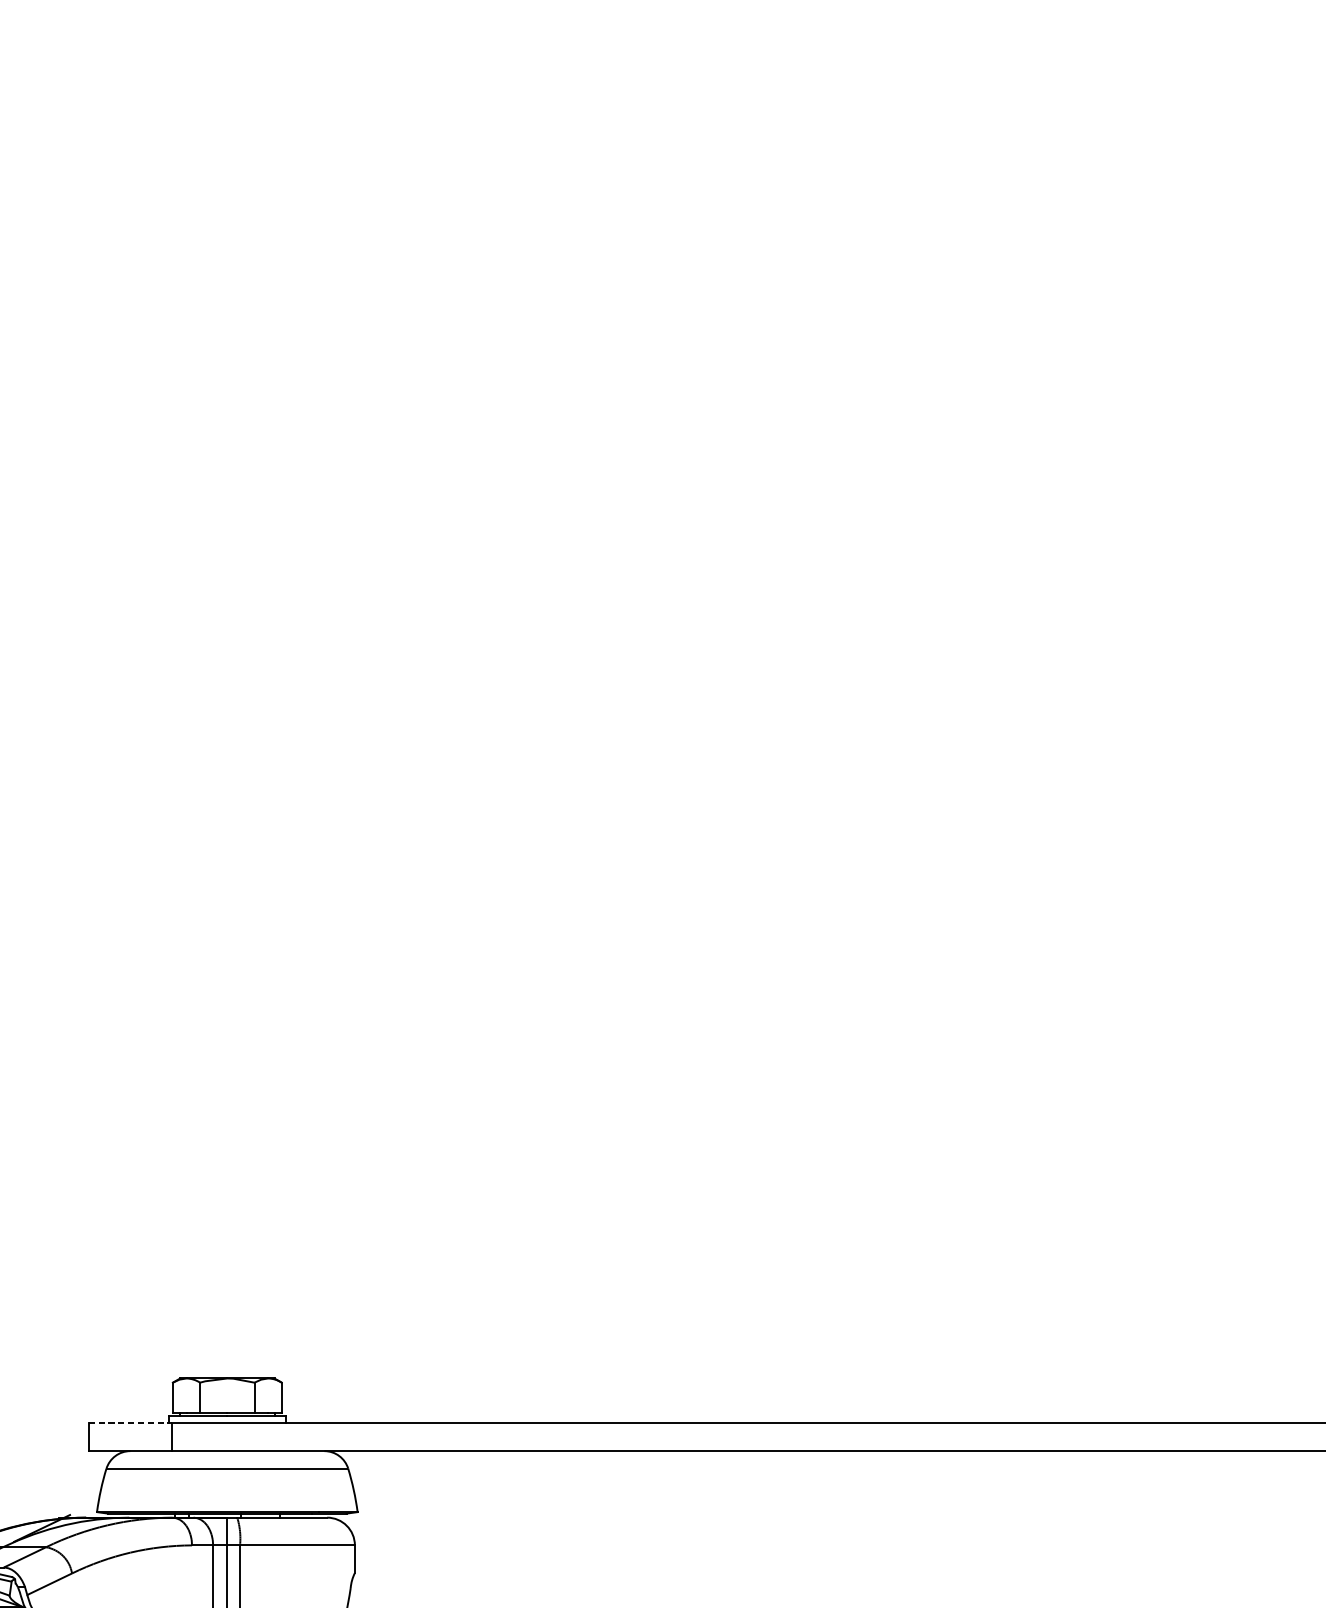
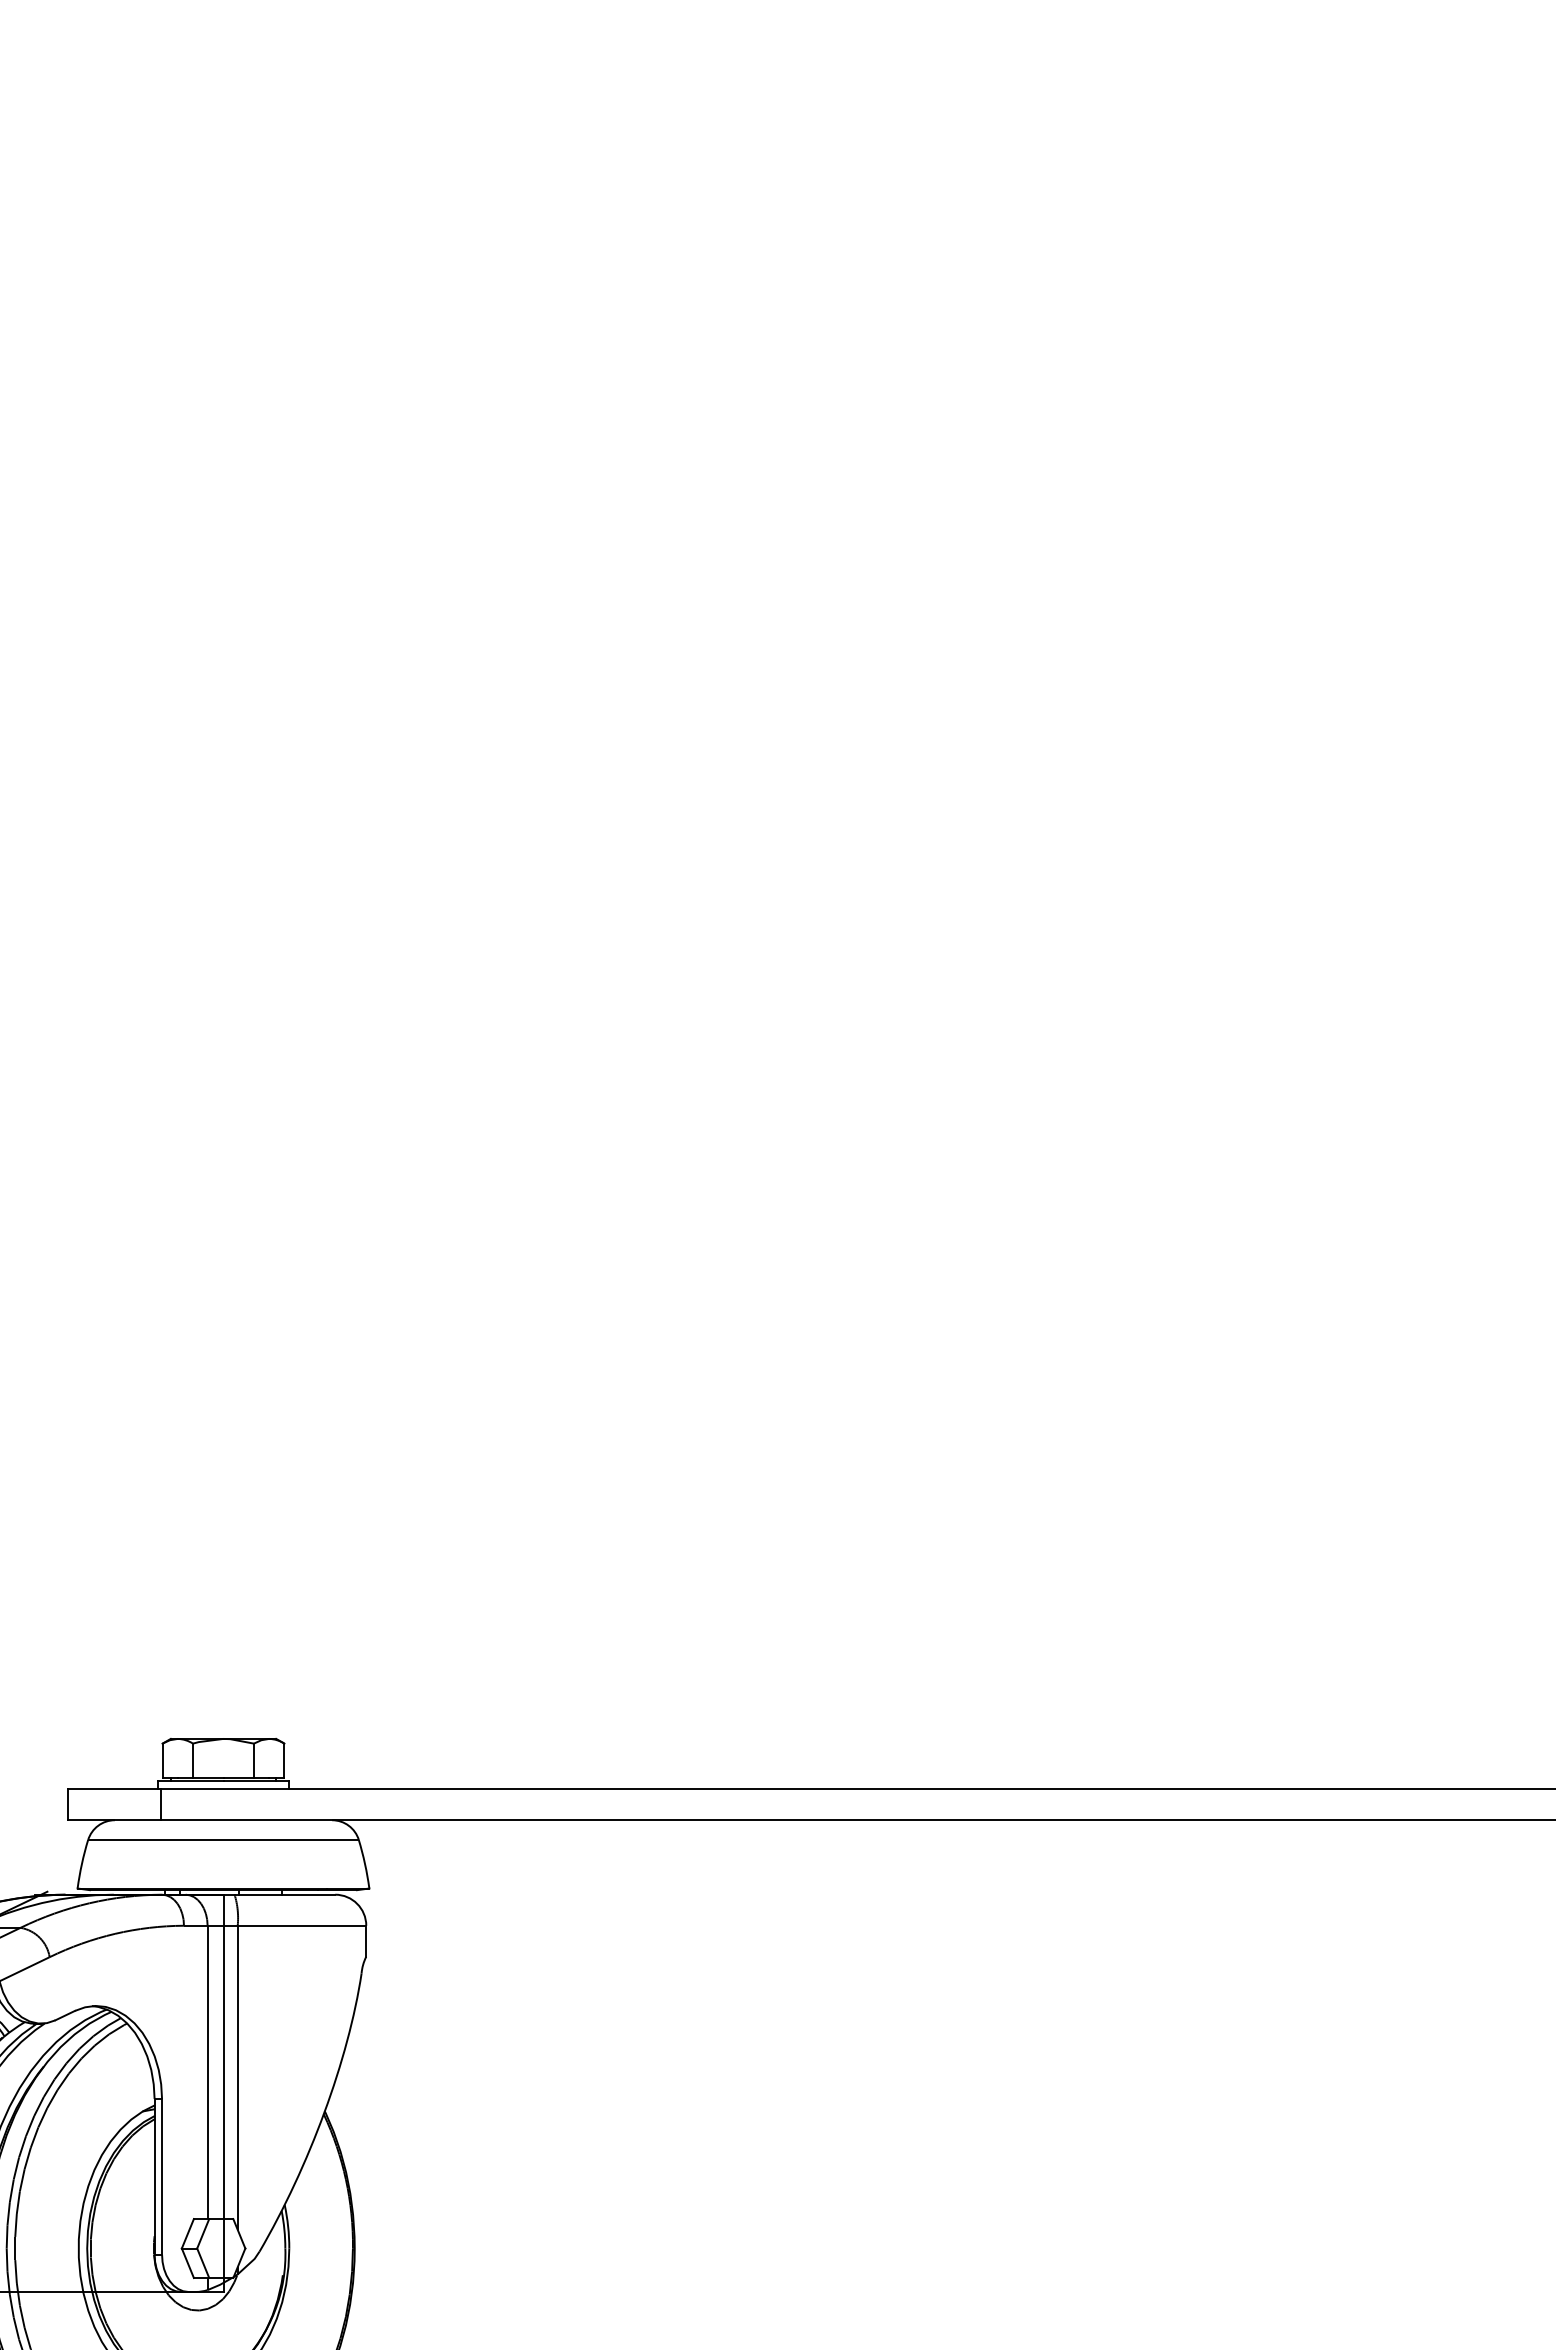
line: (129, 1423) -> (114, 1789), dashed -> solid

